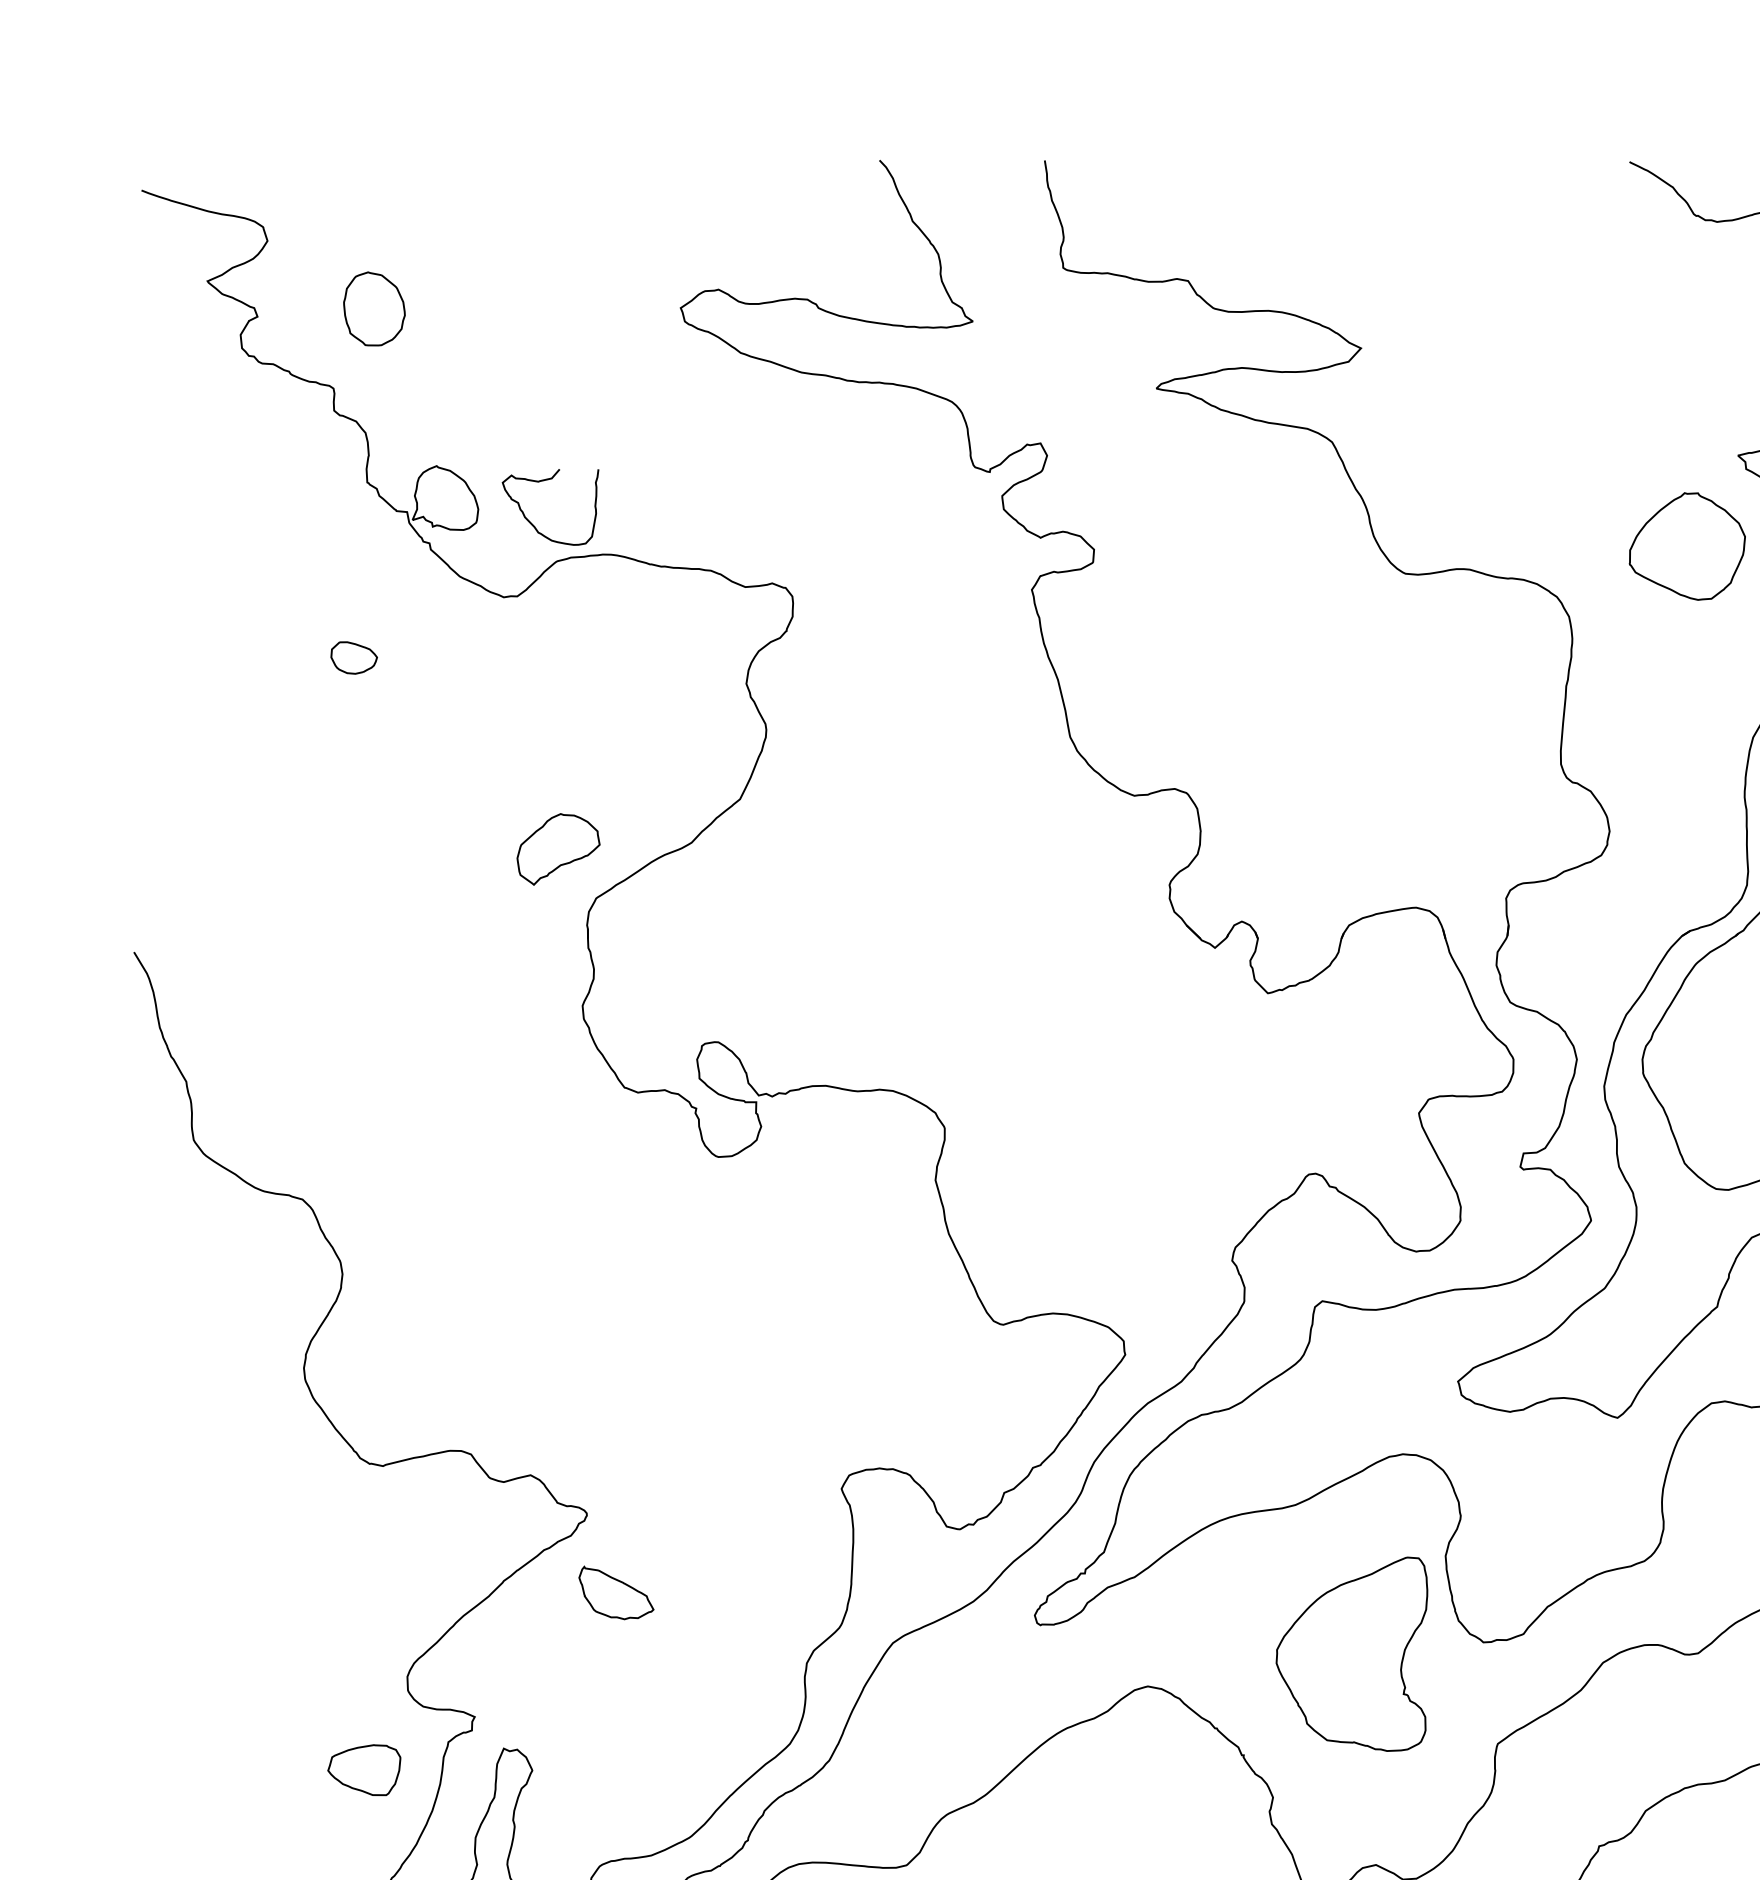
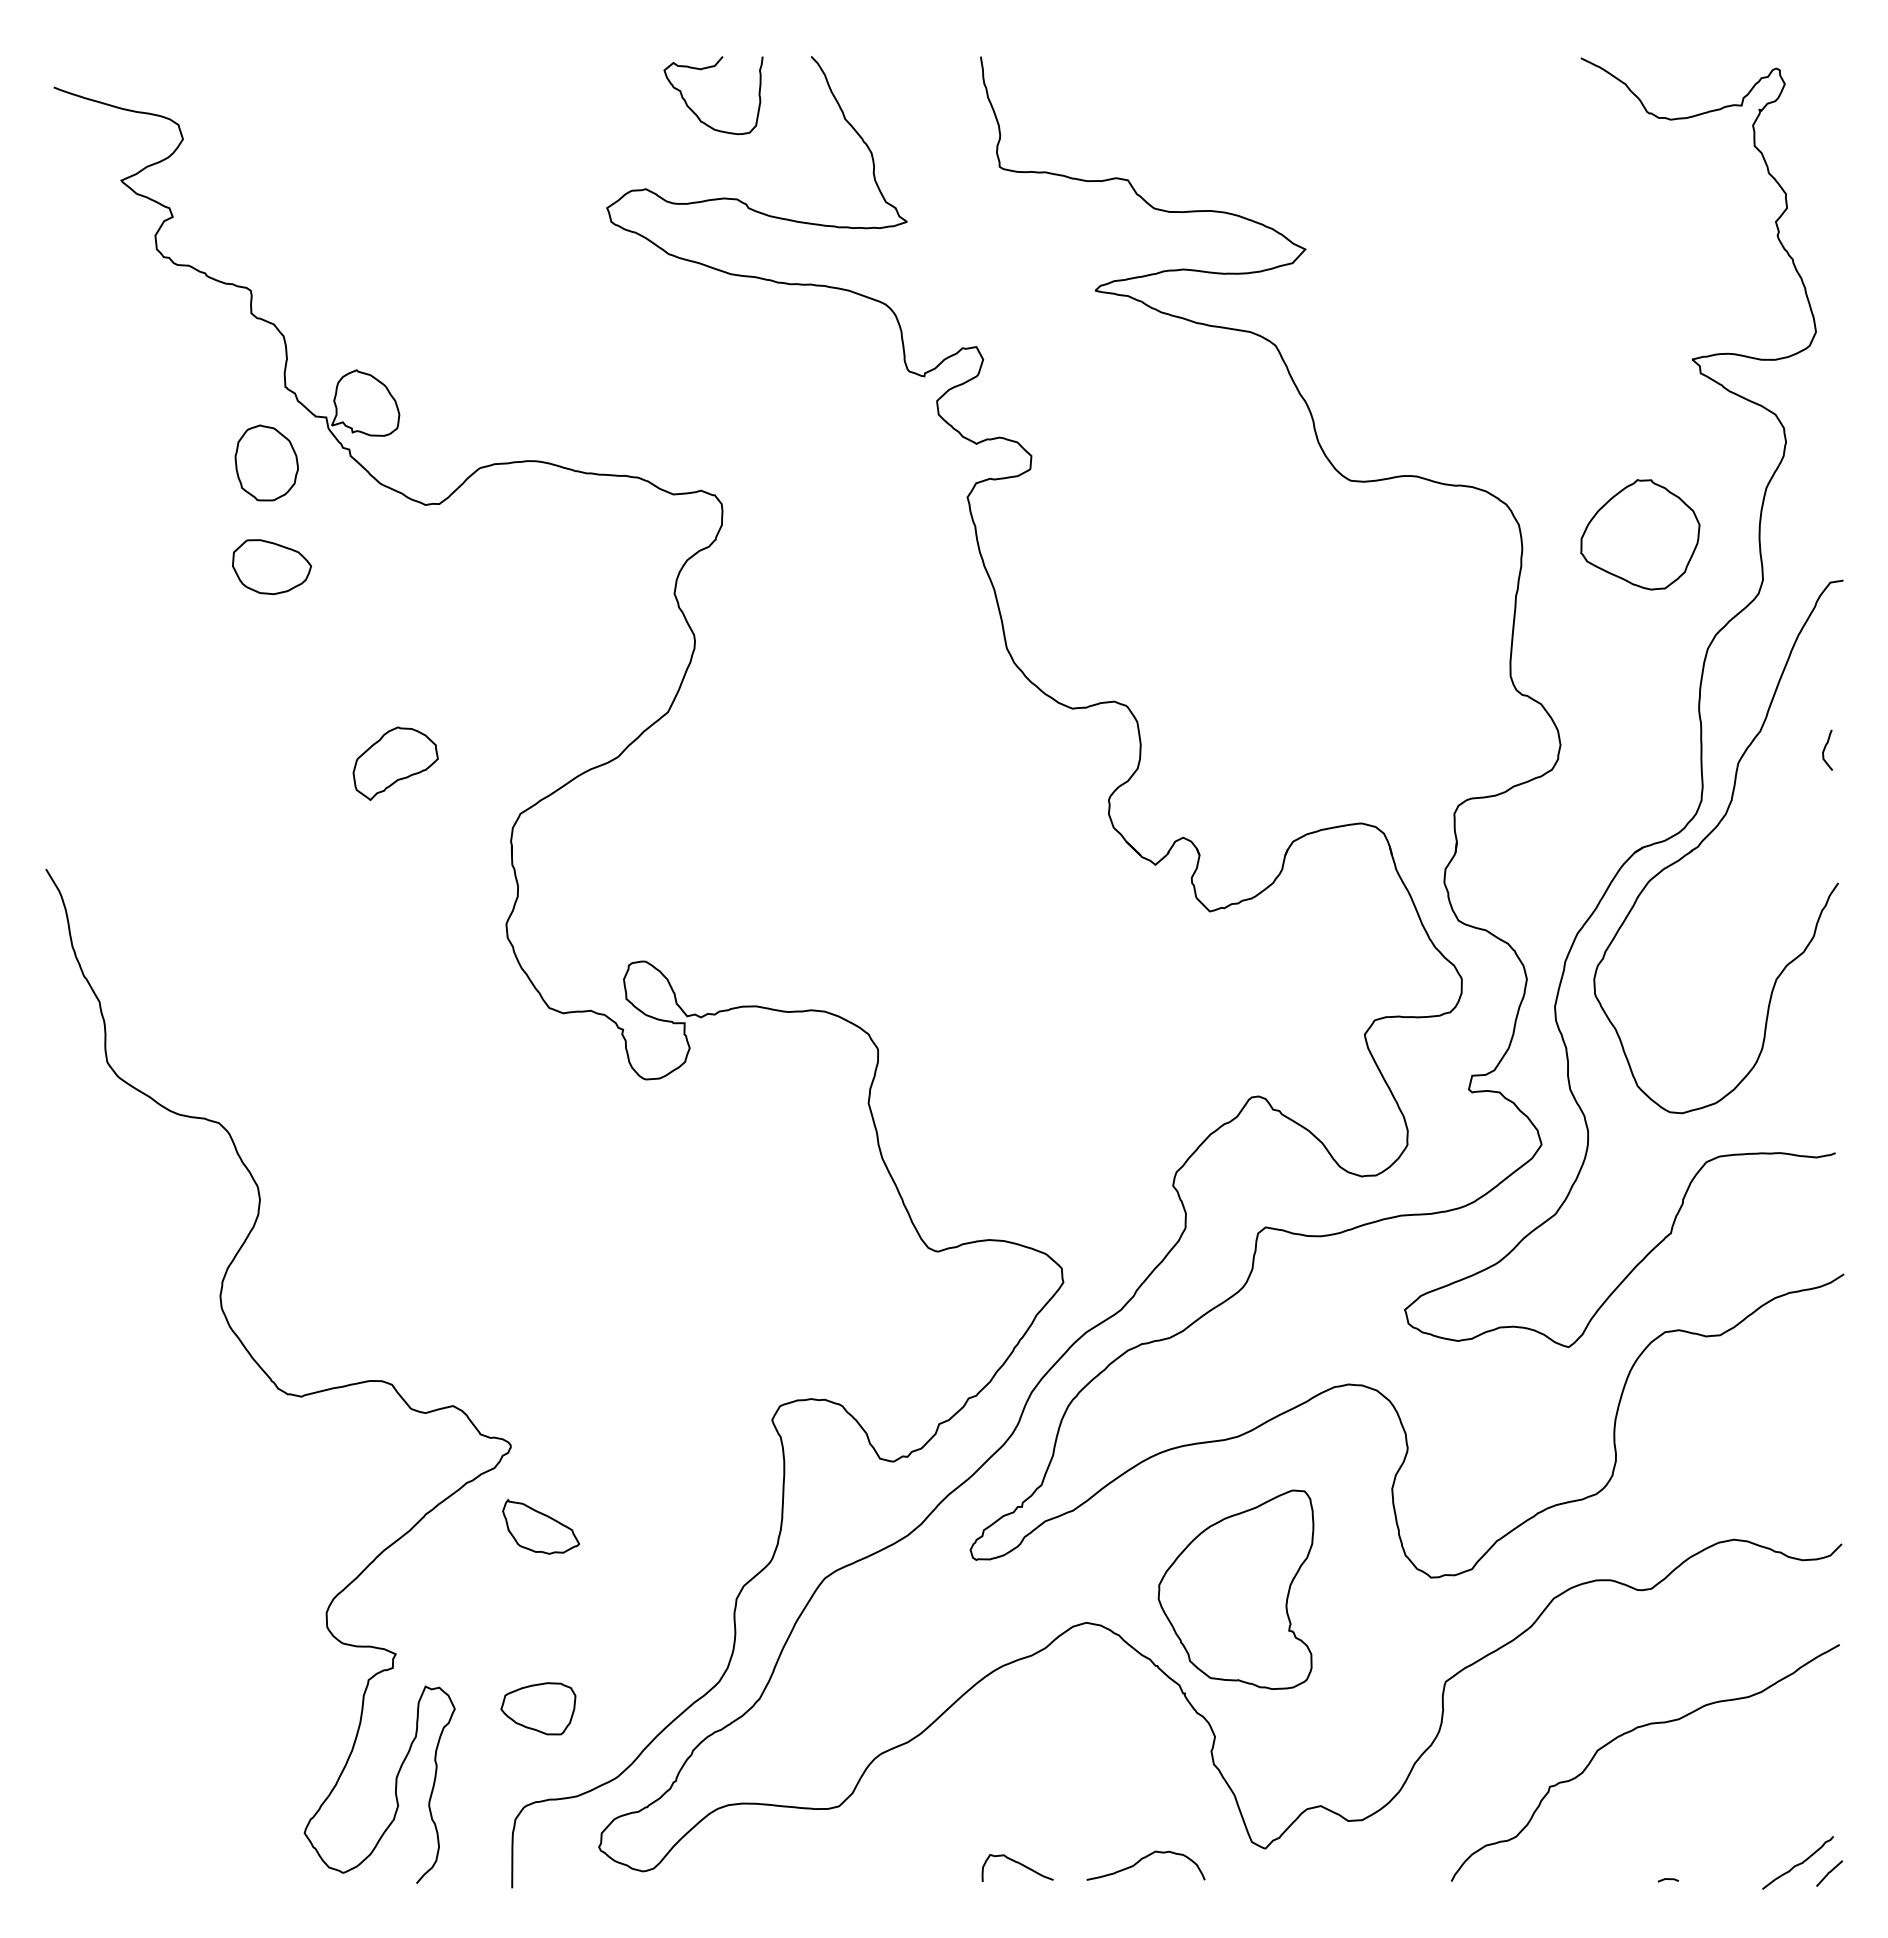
part: (374, 308) -> (266, 462), moved
curve: (533, 523) -> (695, 112), moved
part: (1687, 546) -> (1640, 534), moved
part: (353, 658) -> (271, 567), size x1.67
part: (558, 849) -> (395, 763), moved
part: (1351, 1653) -> (1235, 1589), moved
part: (364, 1769) -> (538, 1708), moved

